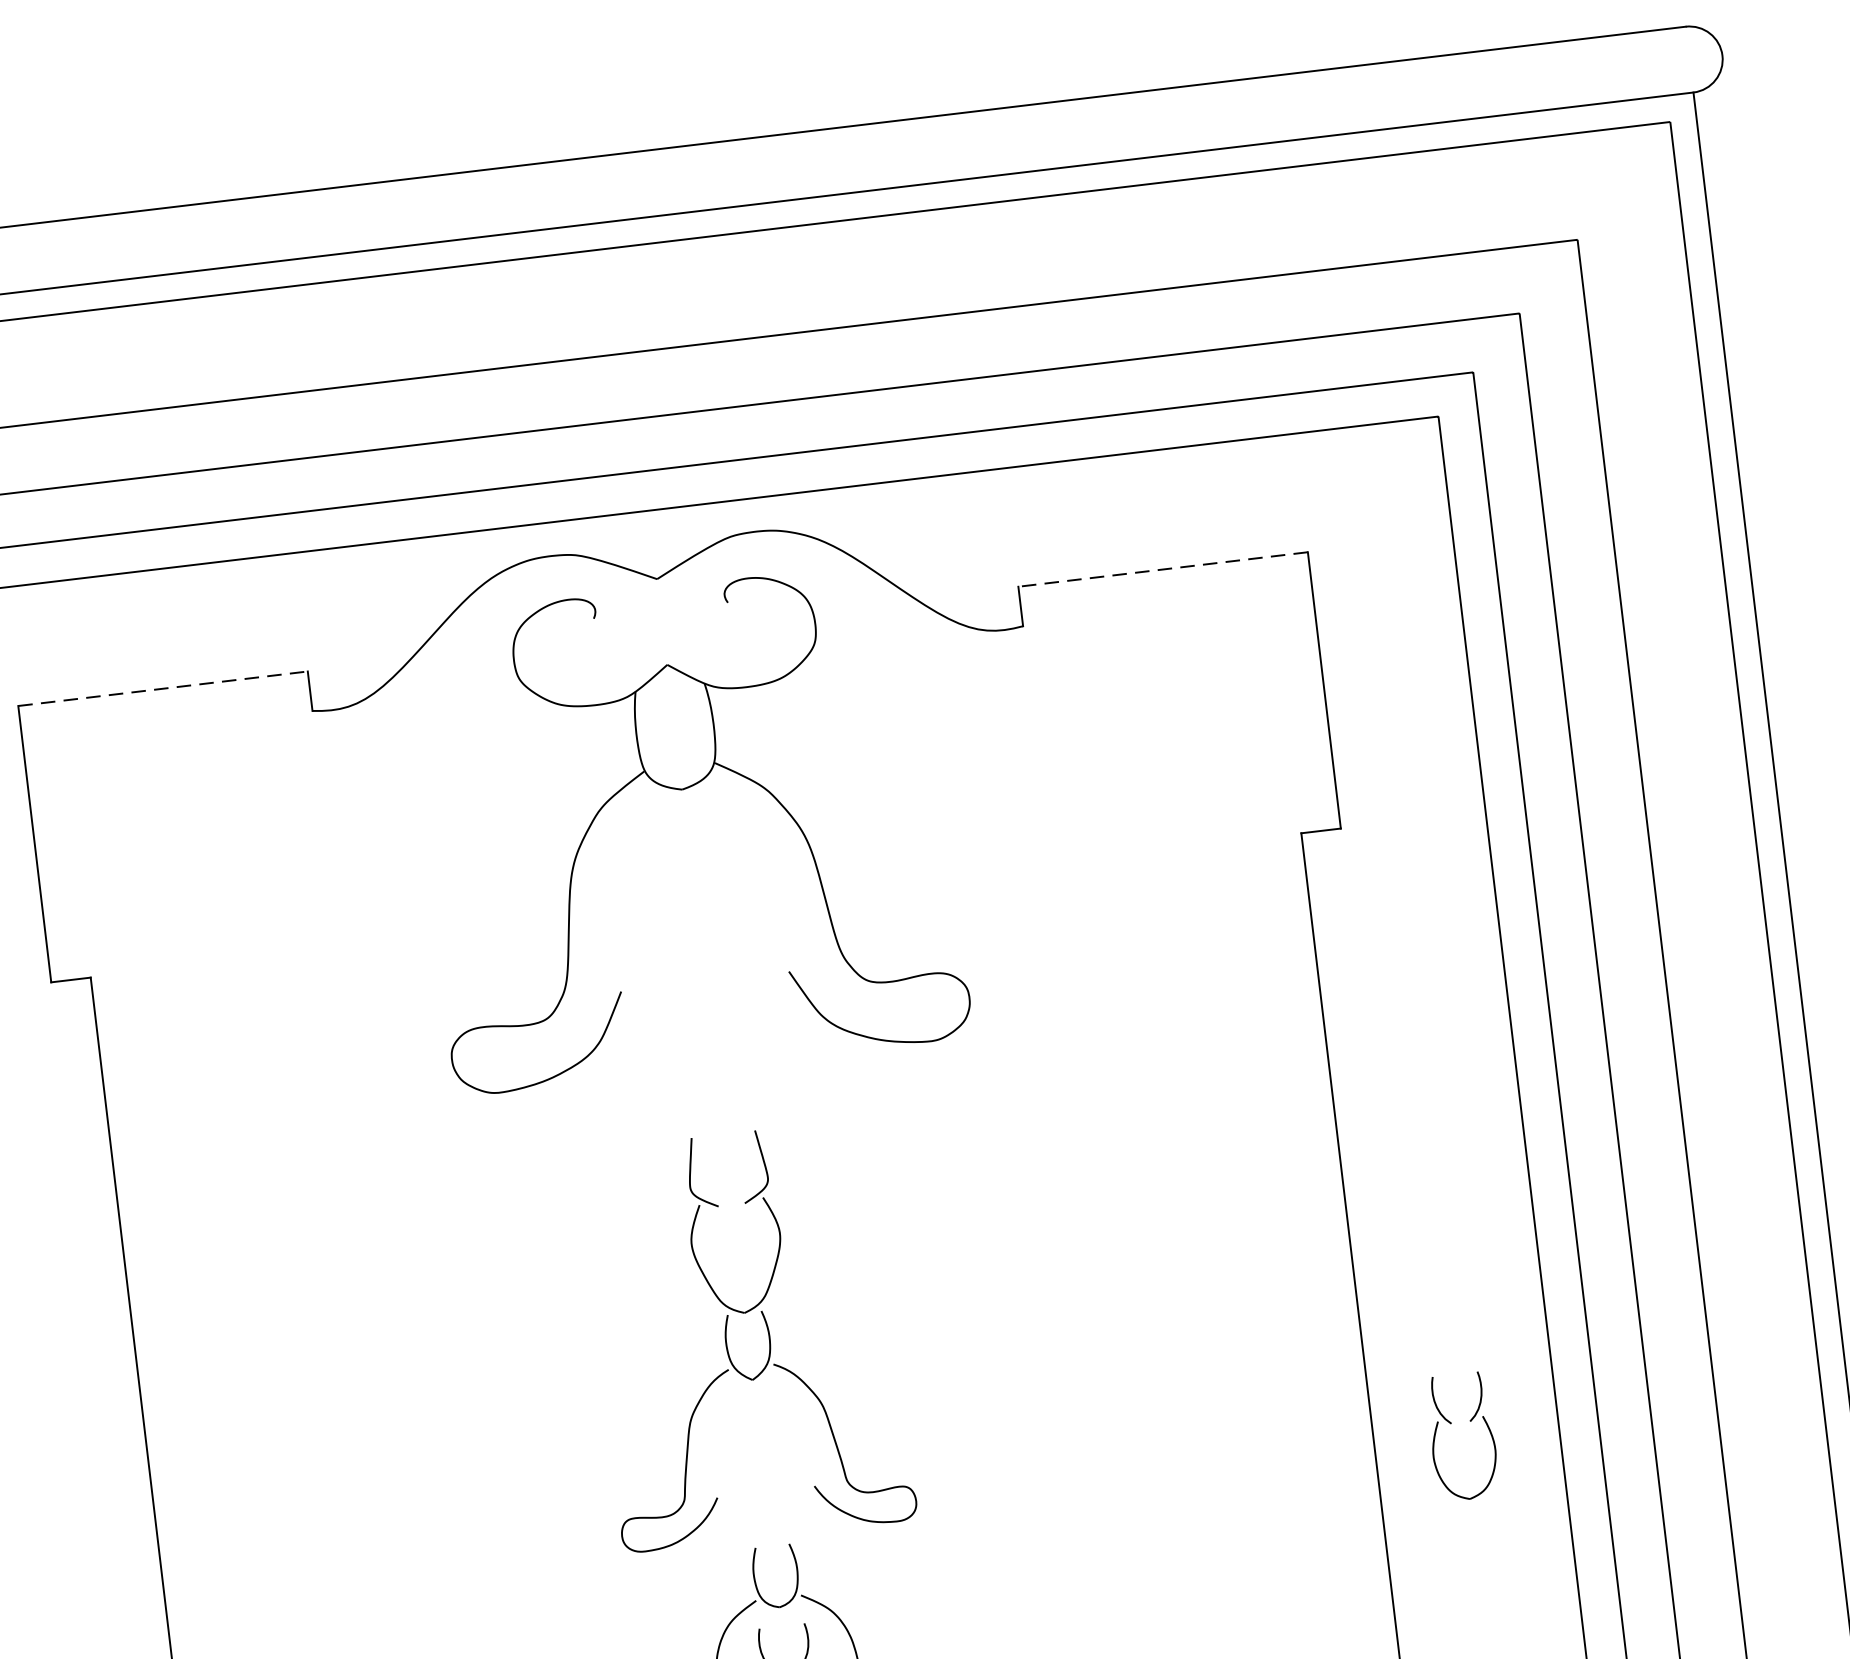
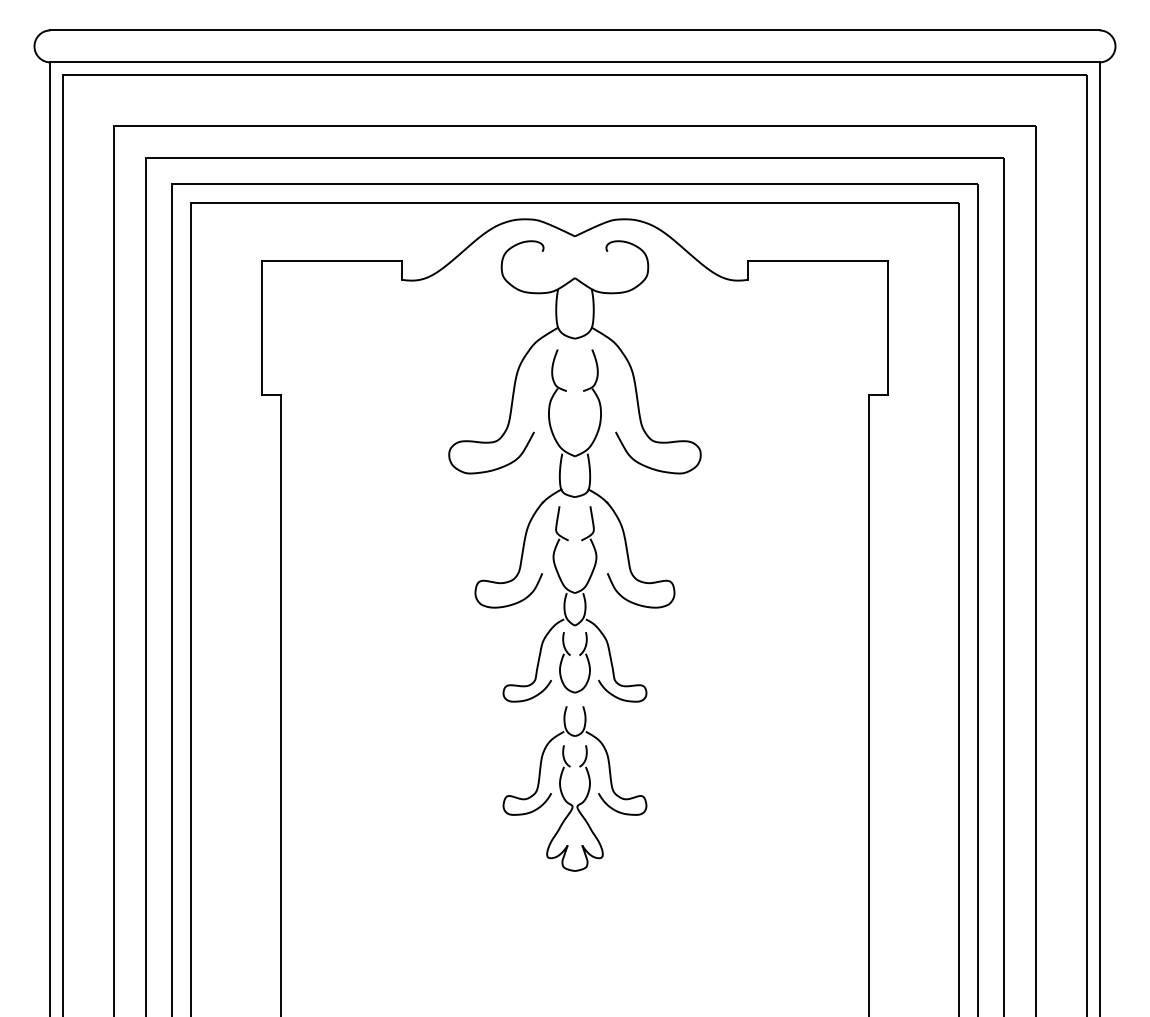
line: (1161, 569) -> (817, 260), dashed -> solid
line: (164, 688) -> (332, 260), dashed -> solid
part: (686, 1080) -> (560, 478), added
part: (1451, 1423) -> (570, 655), moved

